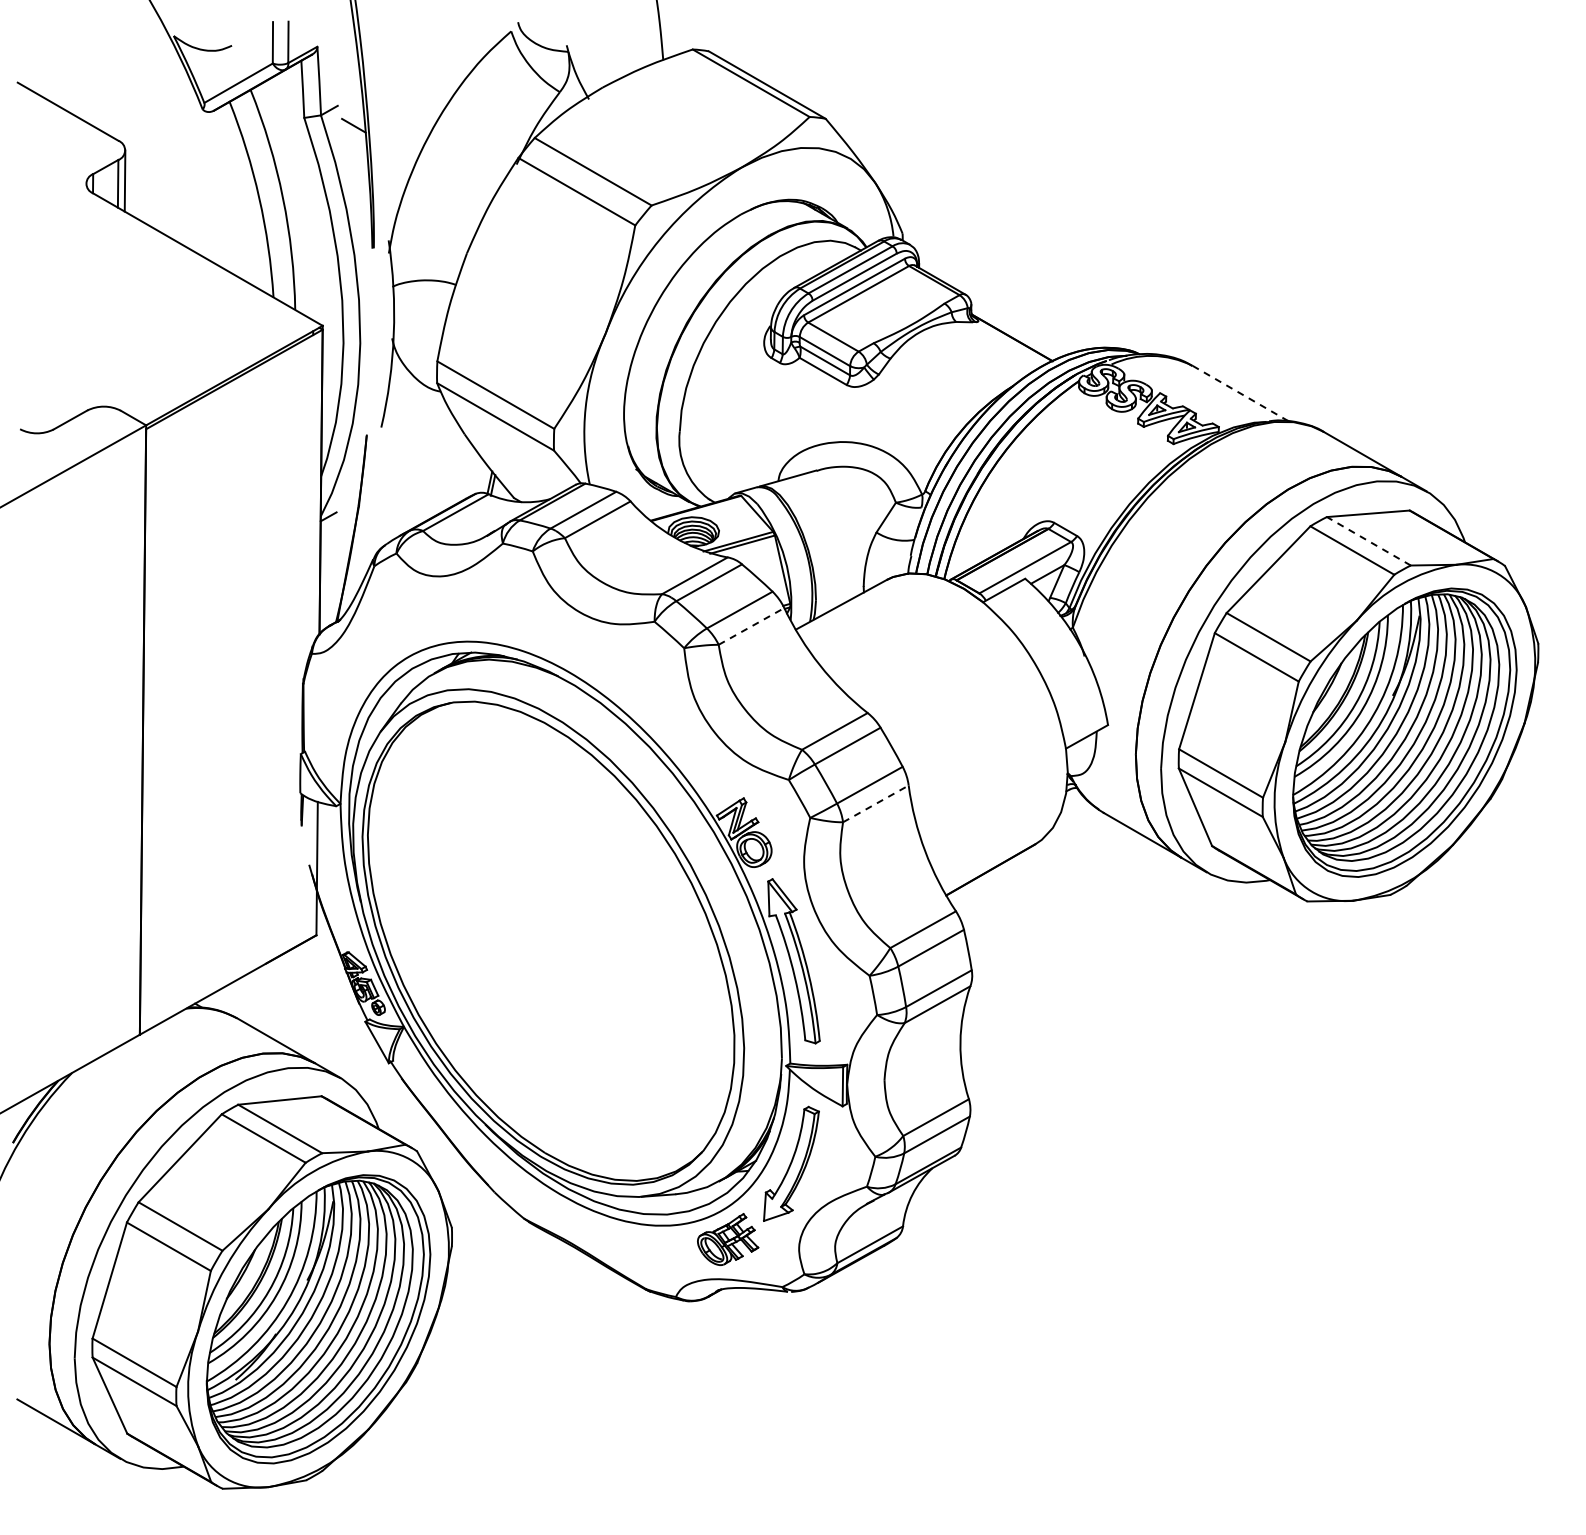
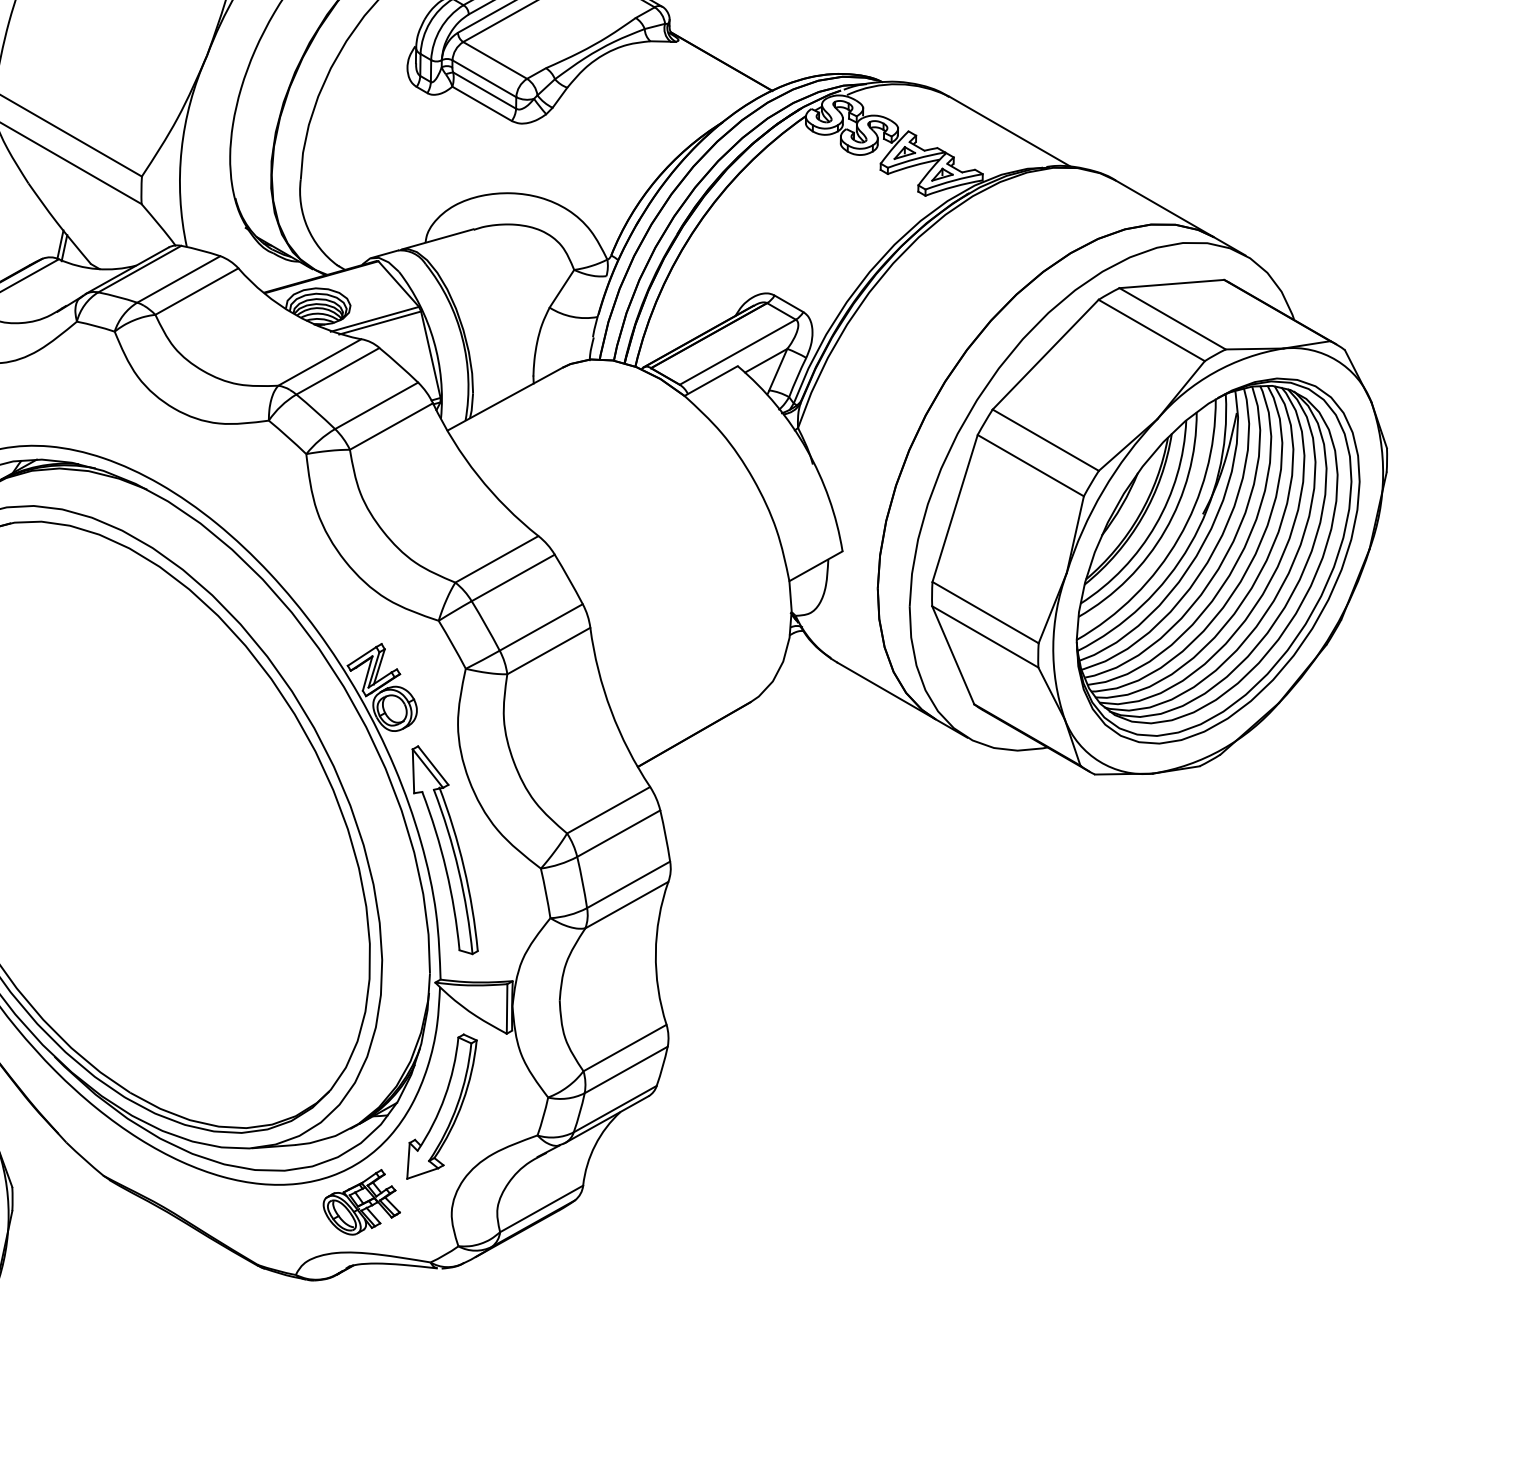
line: (1240, 393) -> (1010, 131), dashed -> solid
line: (1368, 541) -> (1172, 319), dashed -> solid
line: (751, 626) -> (391, 426), dashed -> solid
line: (875, 803) -> (548, 650), dashed -> solid

